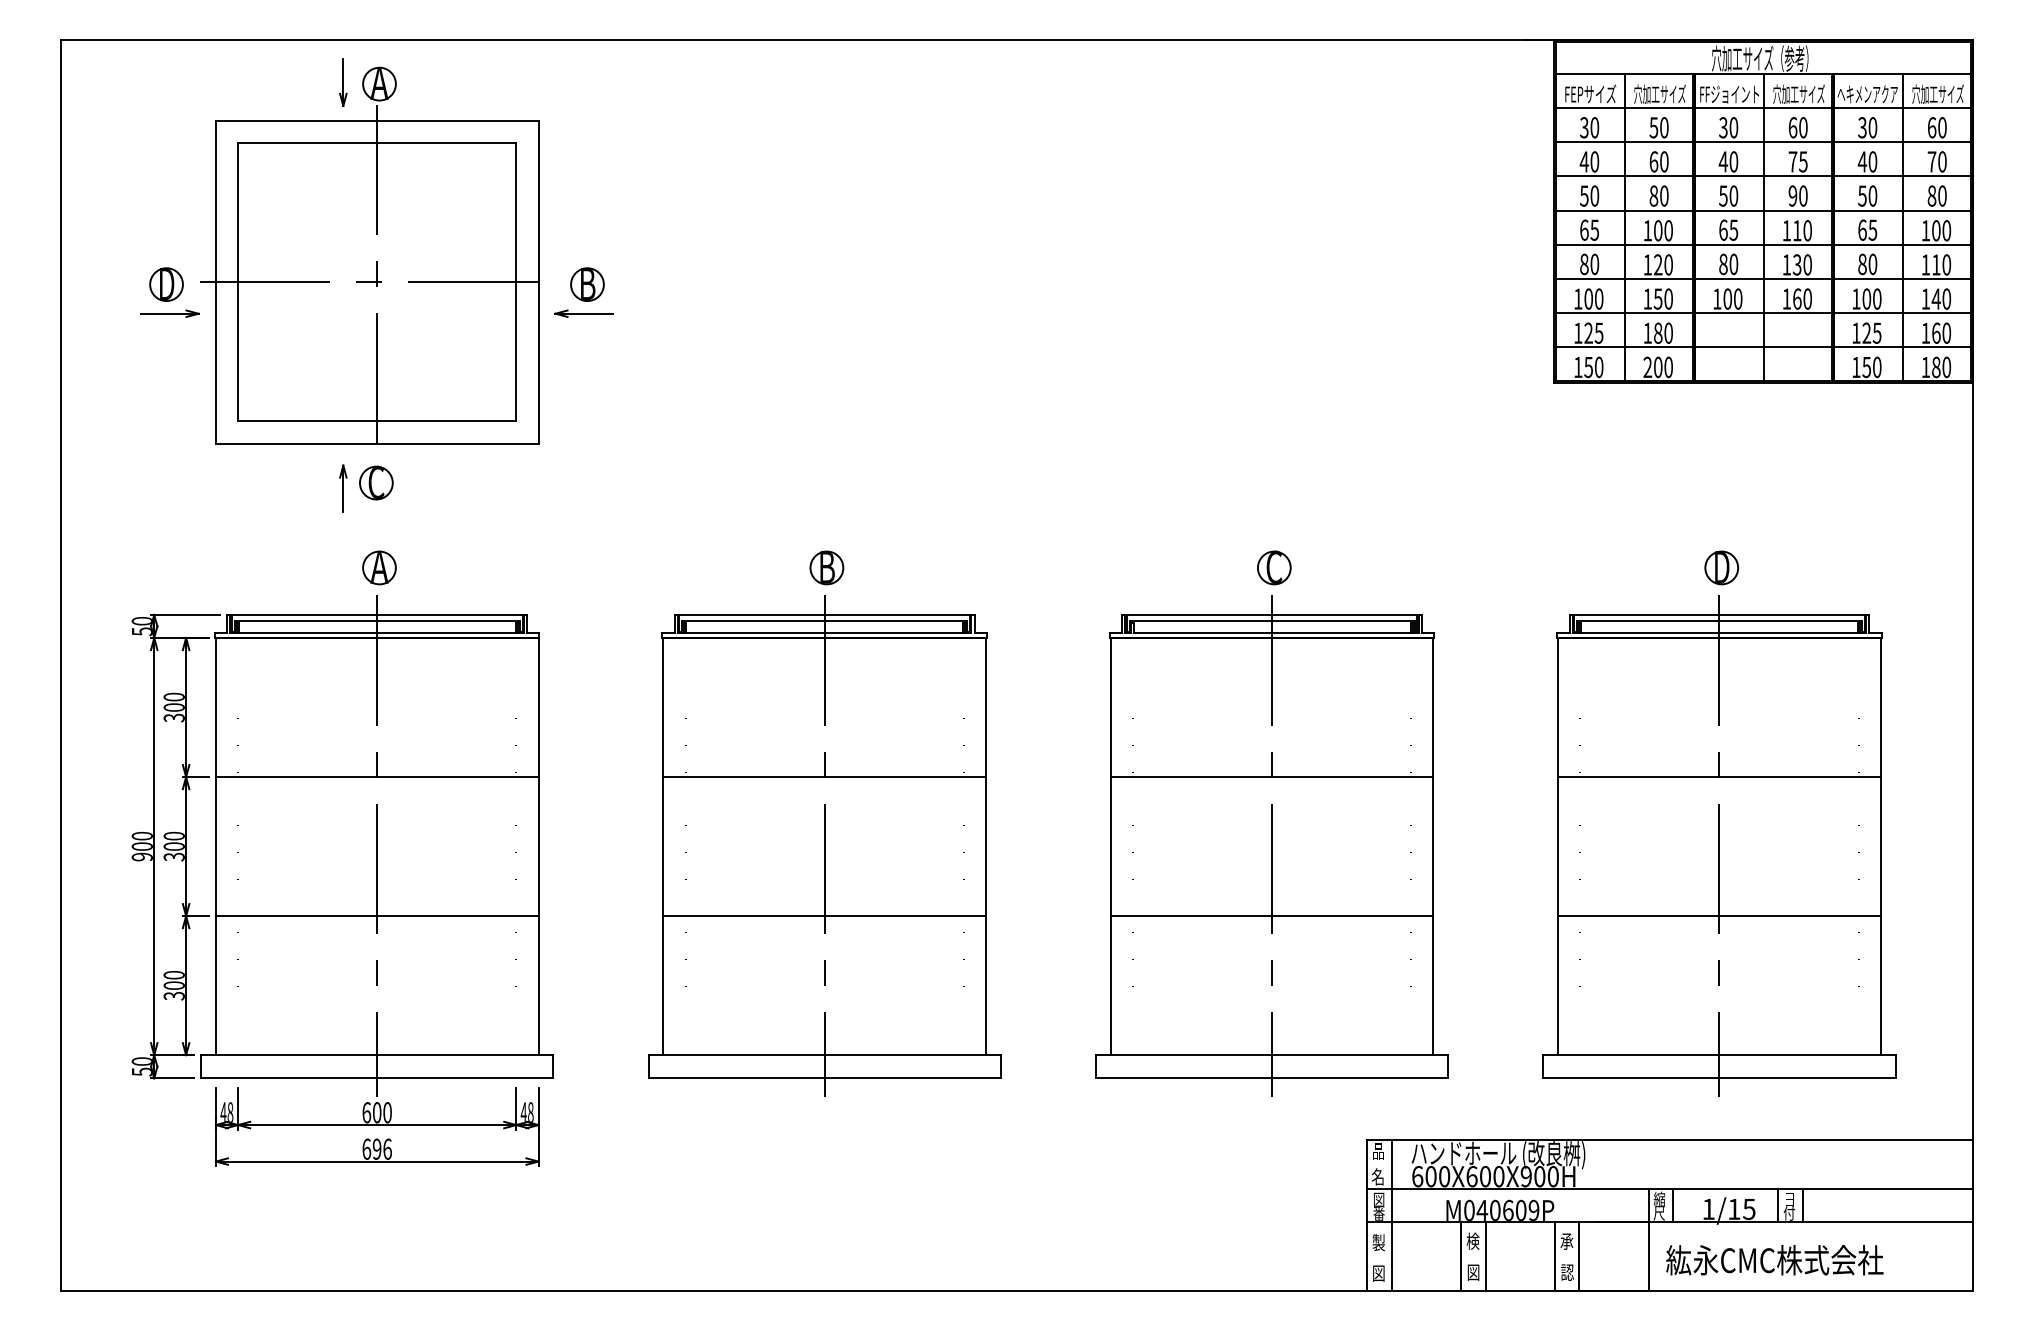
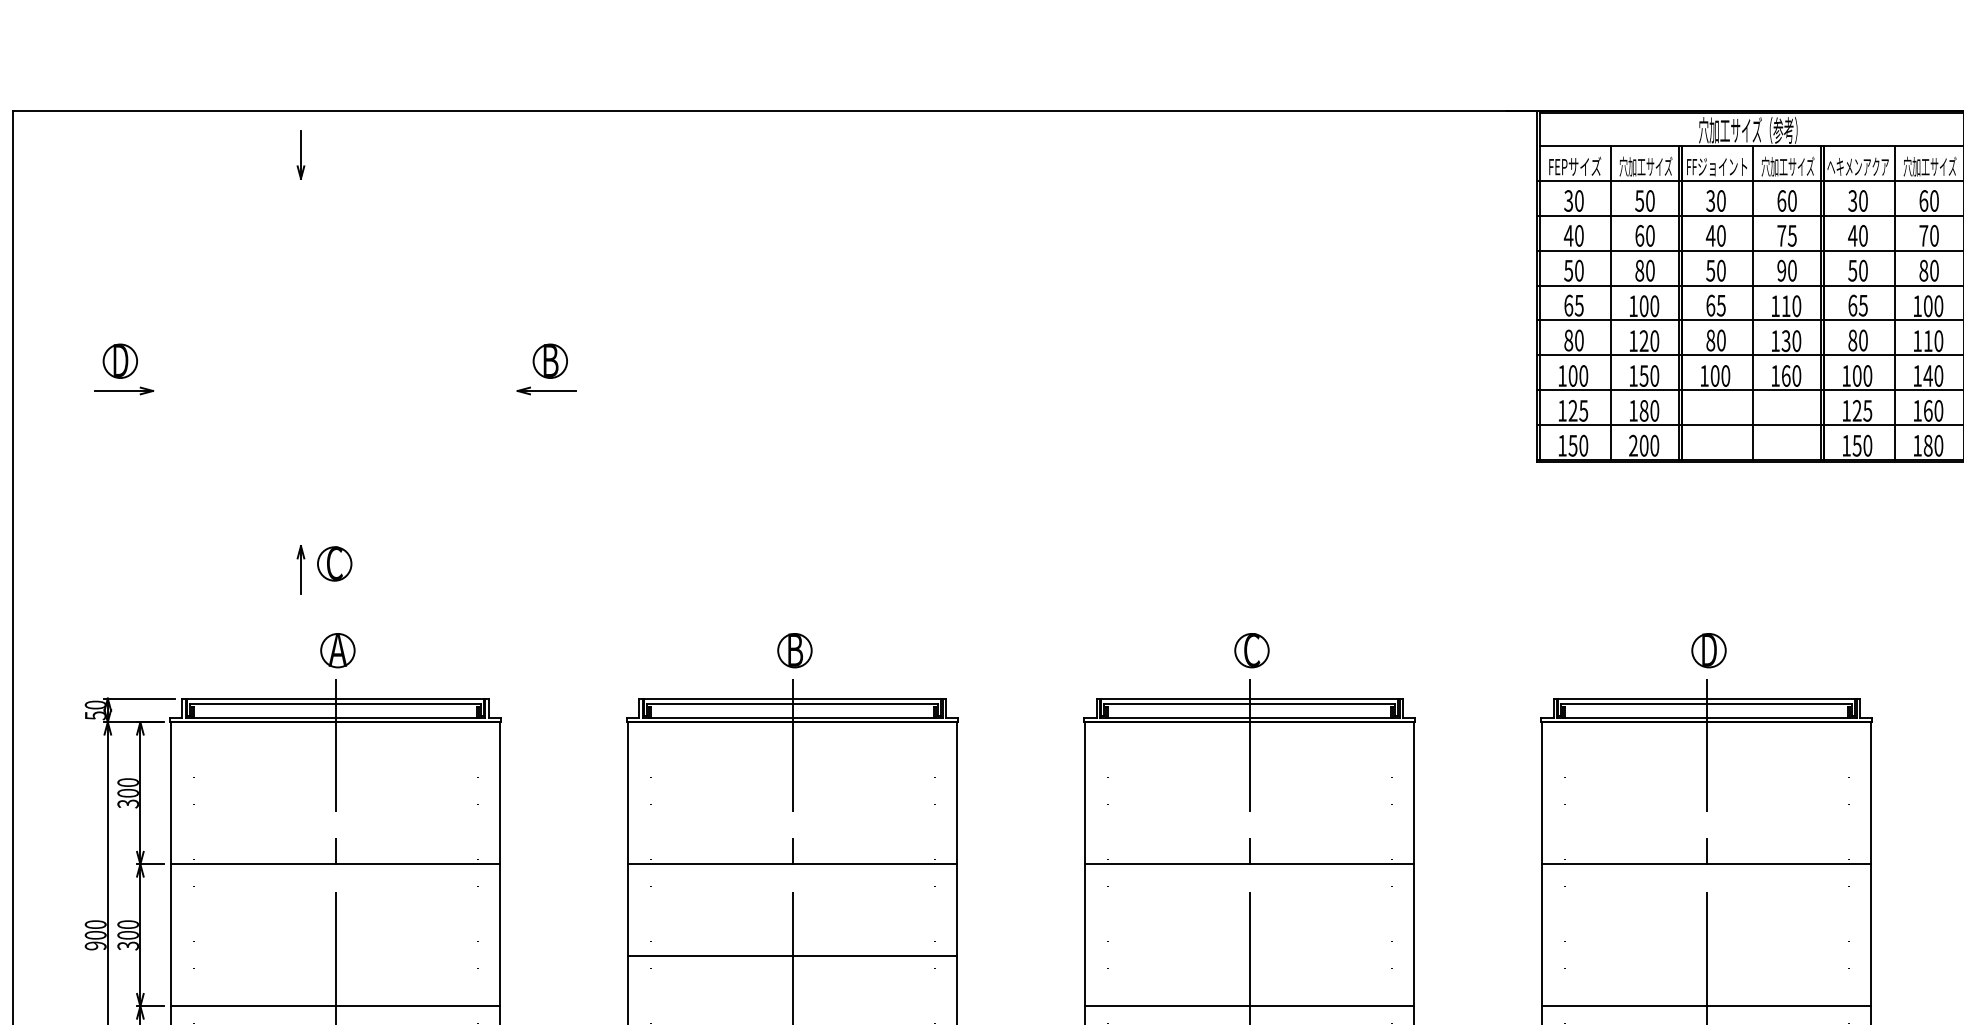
part: (369, 255) -> (327, 331), removed
line: (824, 916) -> (792, 956), moved

